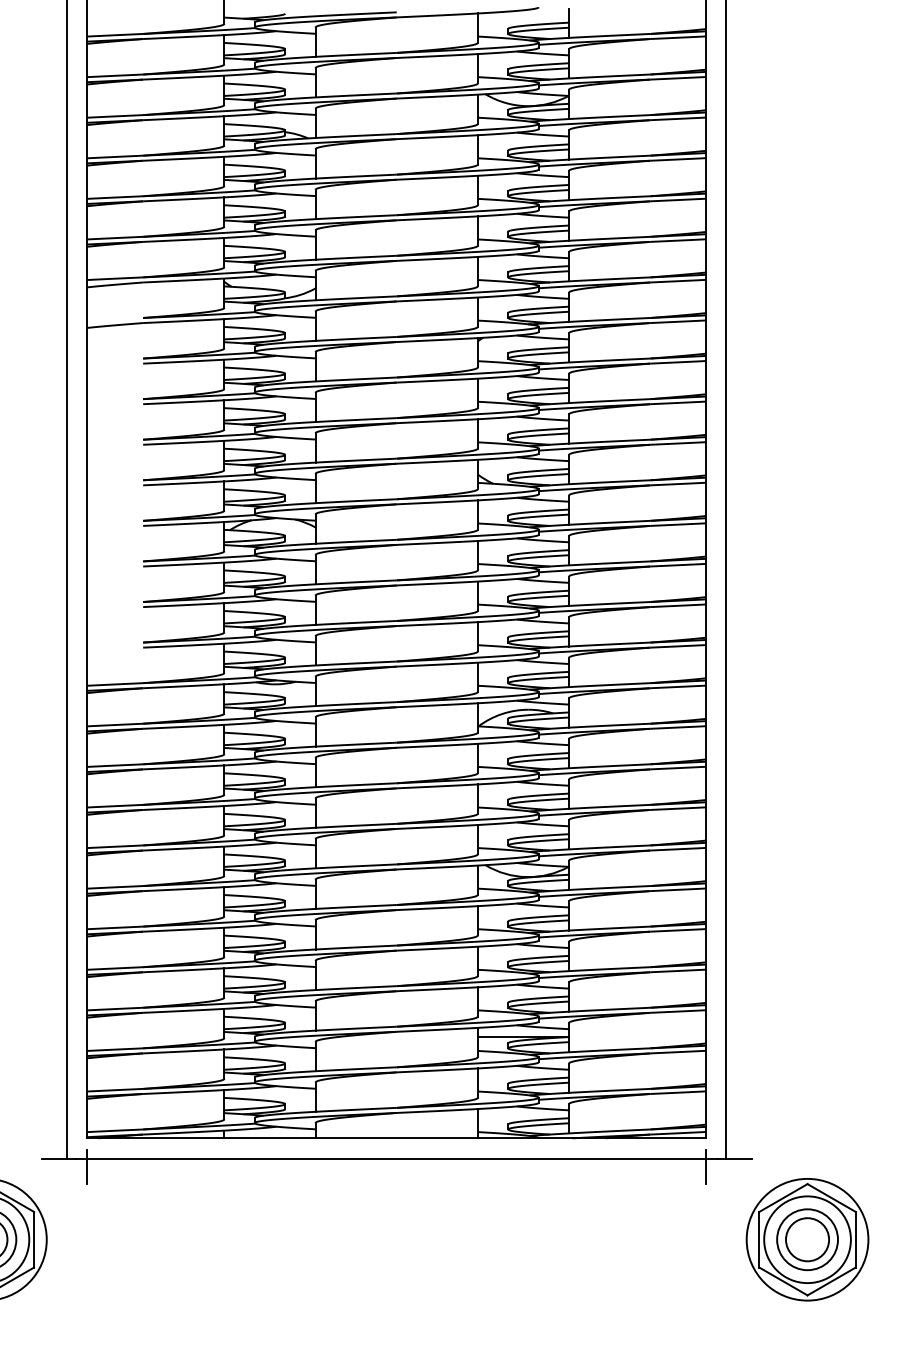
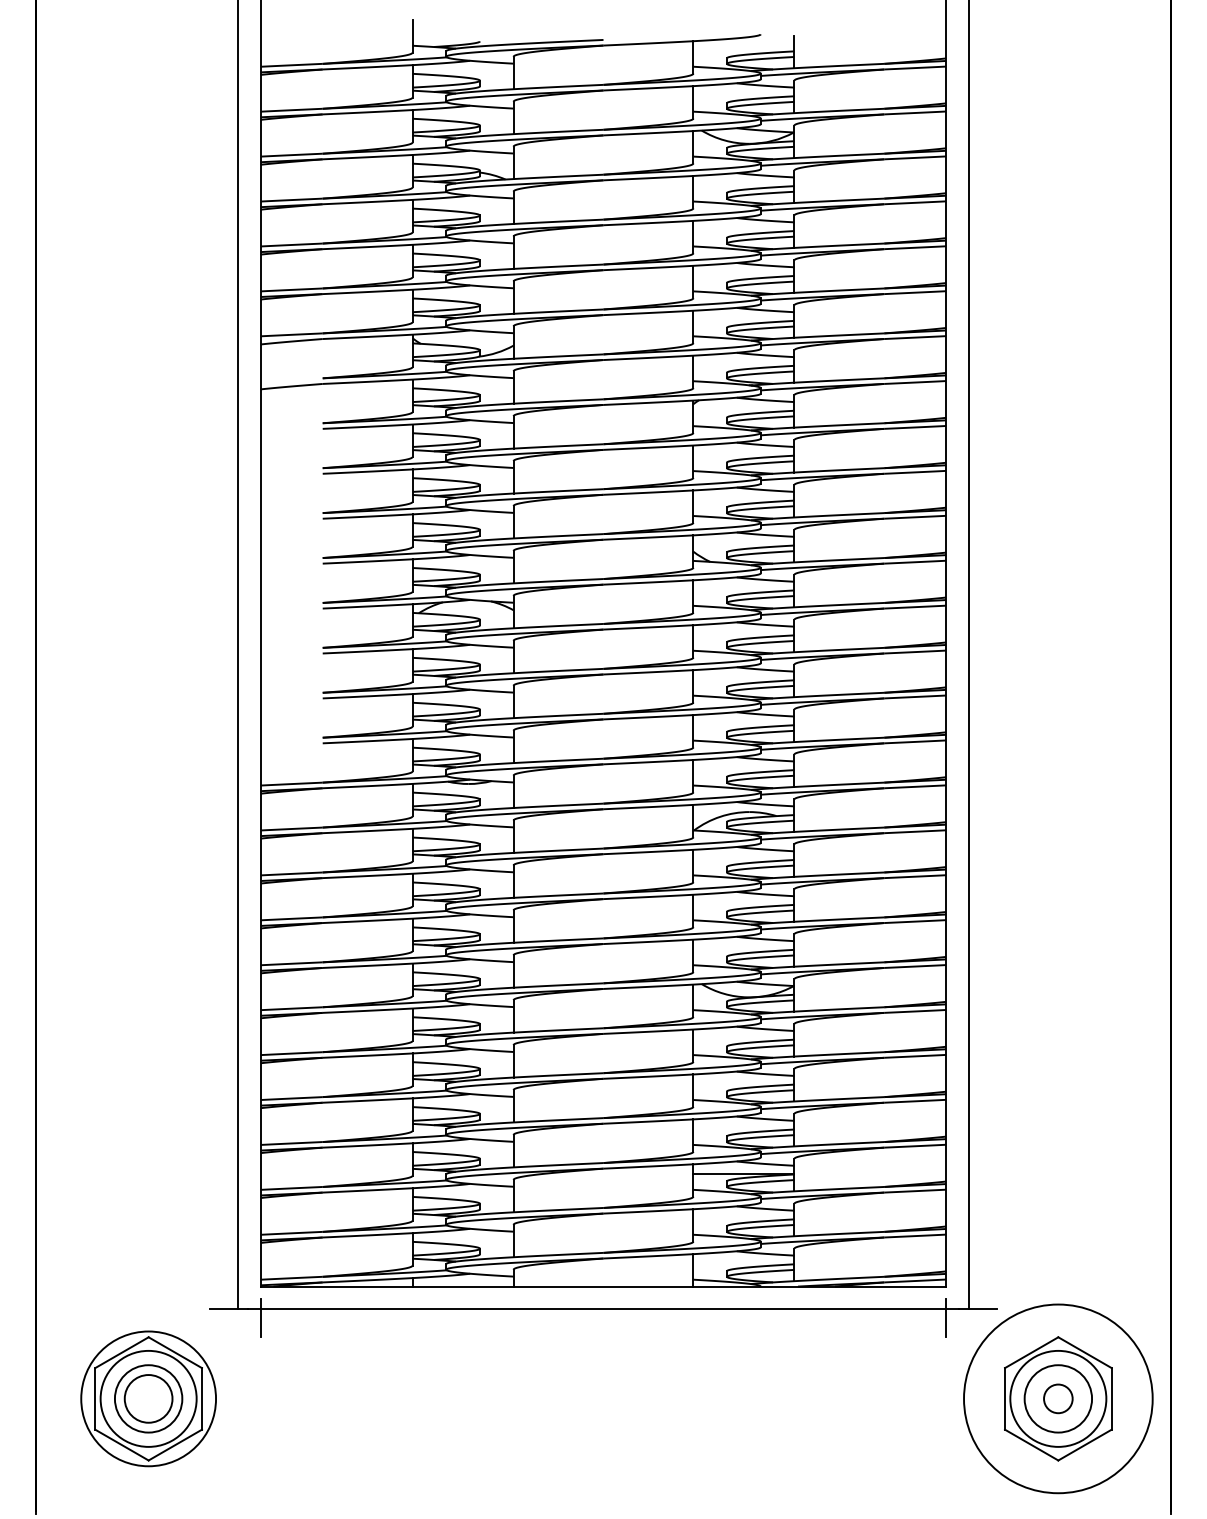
circle: (806, 1239) -> (1057, 1398), size x1.4
circle: (807, 1239) -> (1058, 1398), size x0.6

